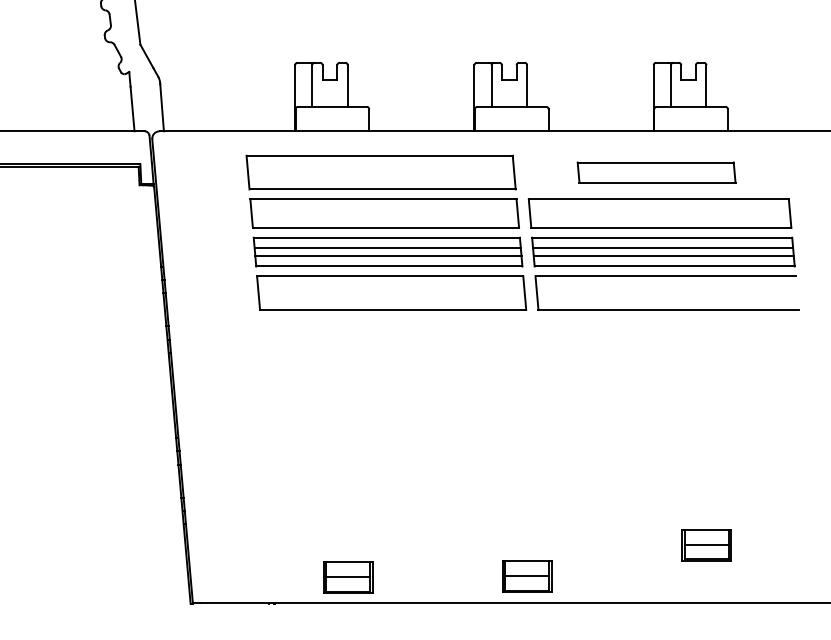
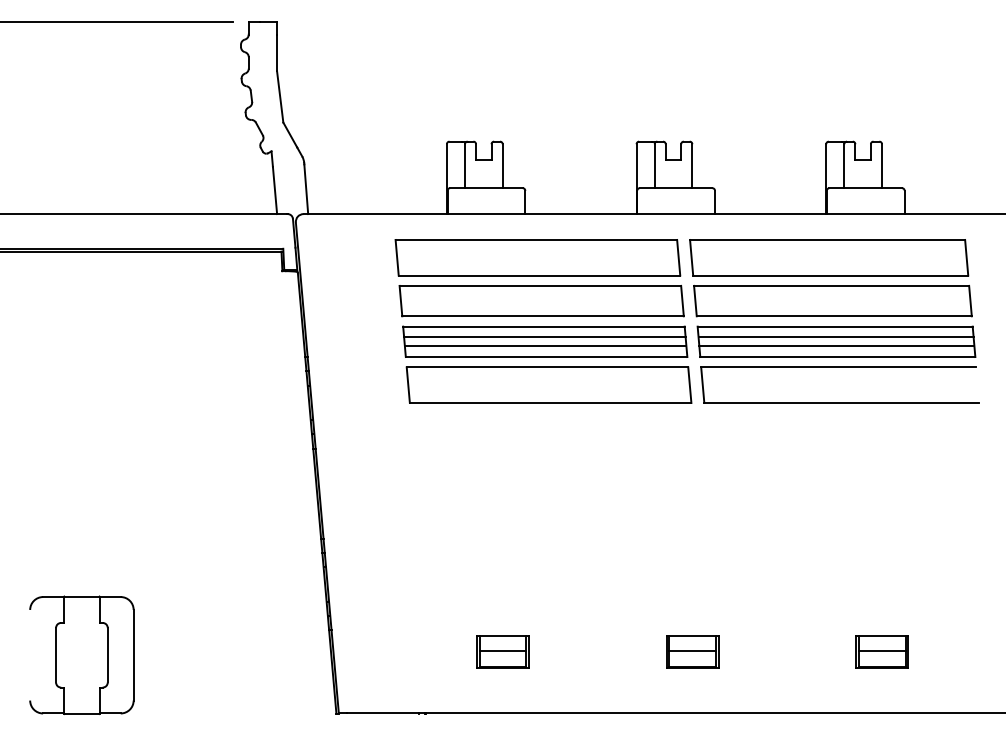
part: (656, 172) -> (829, 257), size x1.67
part: (527, 576) -> (692, 651), moved
part: (347, 577) -> (502, 651), moved

